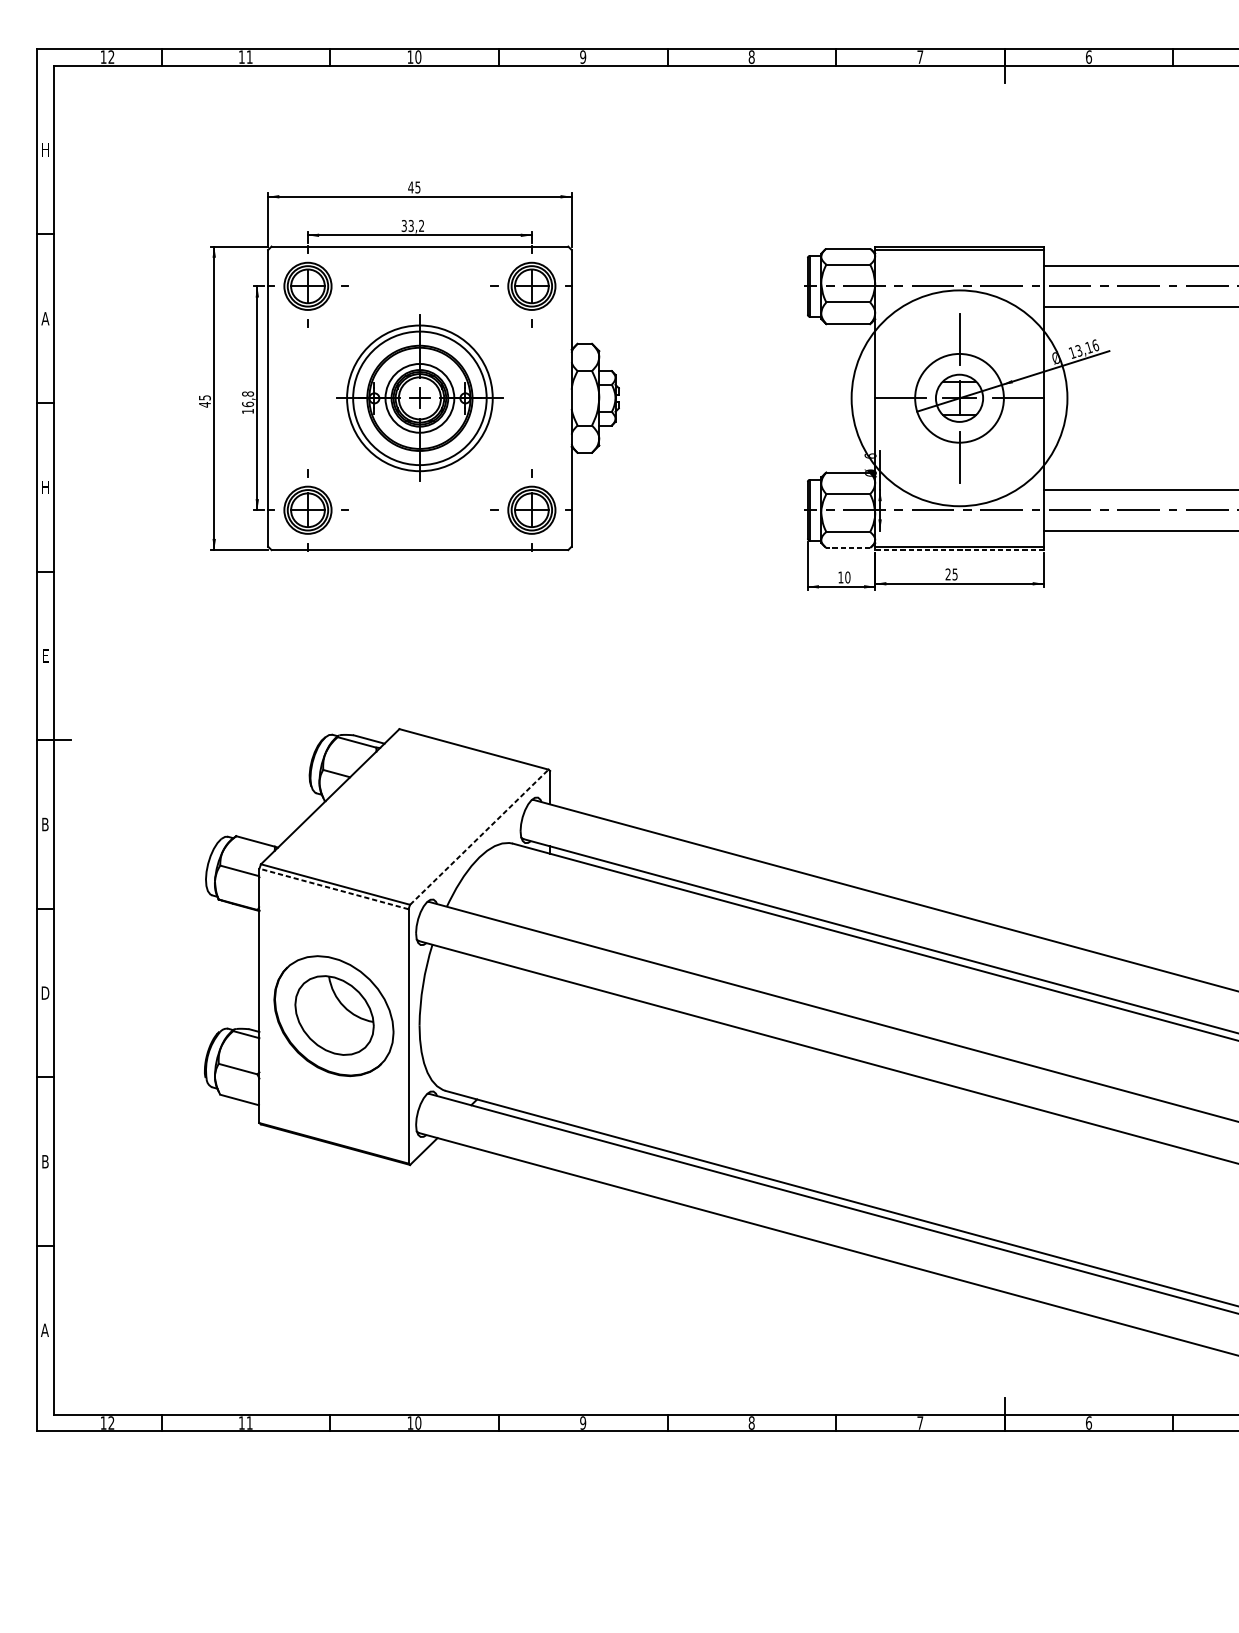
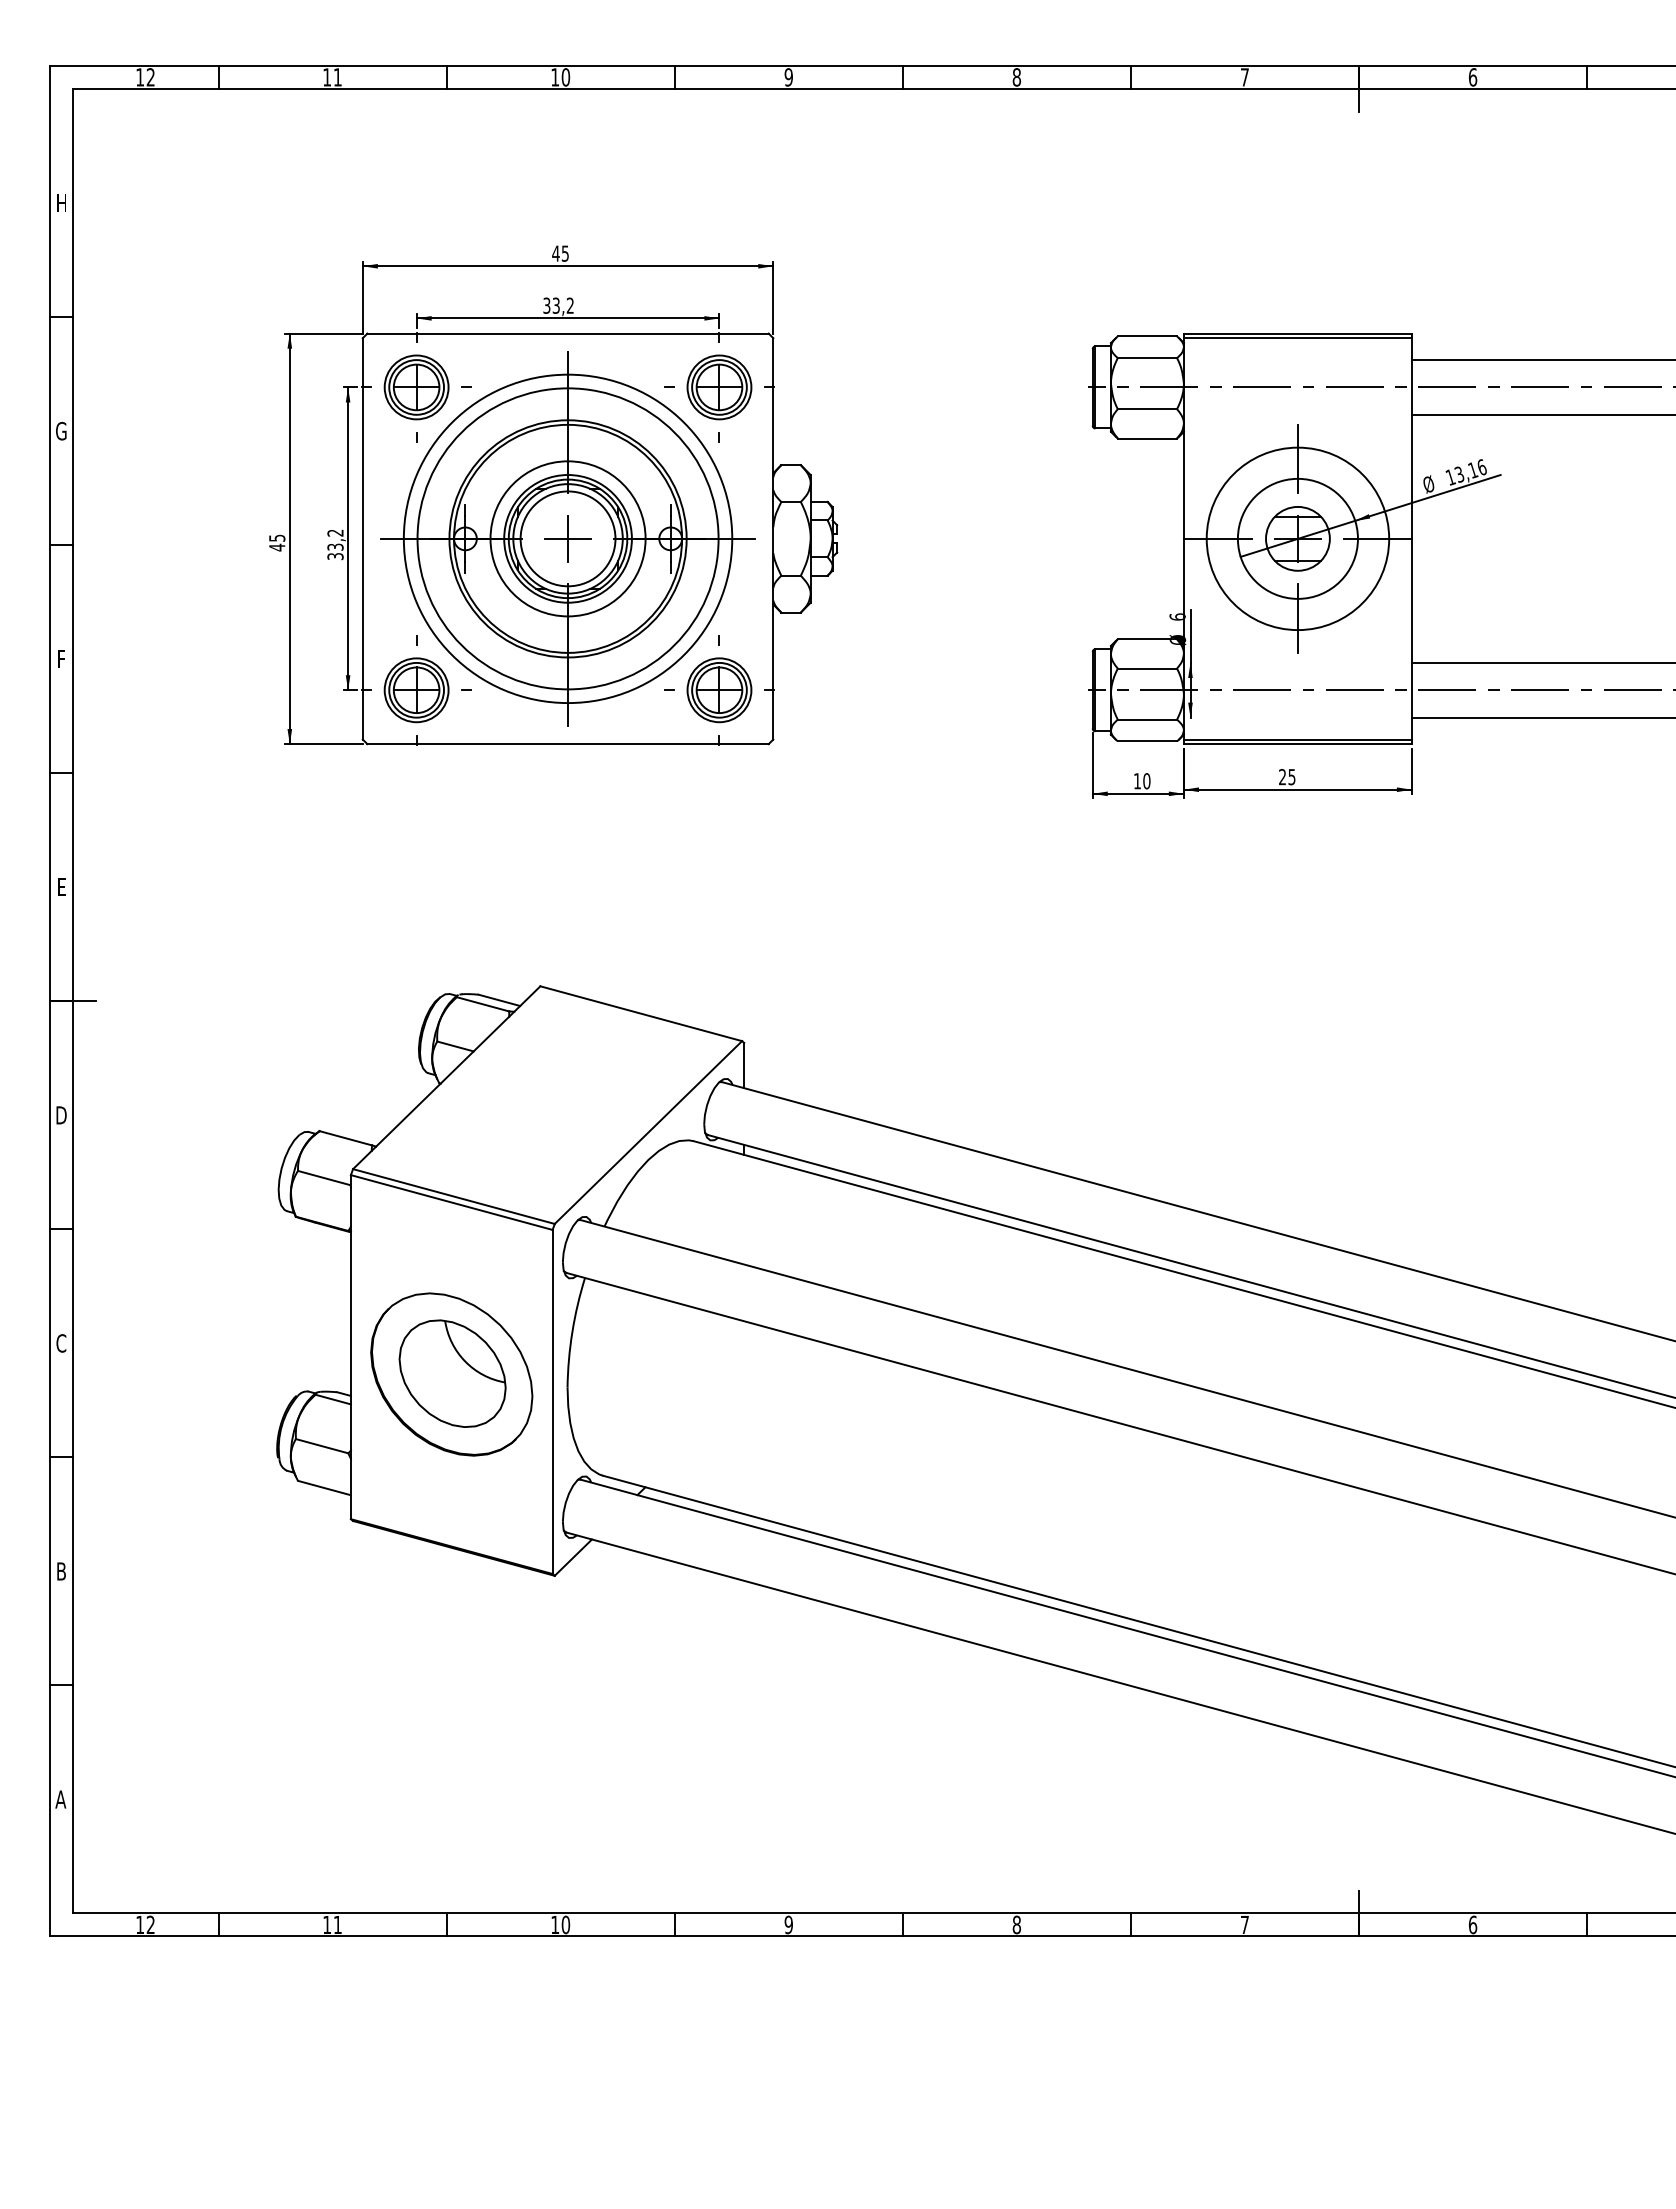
text: (45, 318) -> (61, 430), A -> G
part: (419, 398) -> (567, 538), size x1.67
circle: (959, 398) -> (1297, 538), size x0.62
text: (248, 402) -> (335, 544), 16,8 -> 33,2
text: (45, 486) -> (61, 658), H -> F
line: (848, 548) -> (1147, 741), dashed -> solid
line: (959, 550) -> (1297, 744), dashed -> solid
text: (45, 824) -> (61, 1115), B -> D
line: (479, 837) -> (648, 1132), dashed -> solid
line: (333, 888) -> (451, 1202), dashed -> solid
text: (45, 993) -> (61, 1343), D -> C

